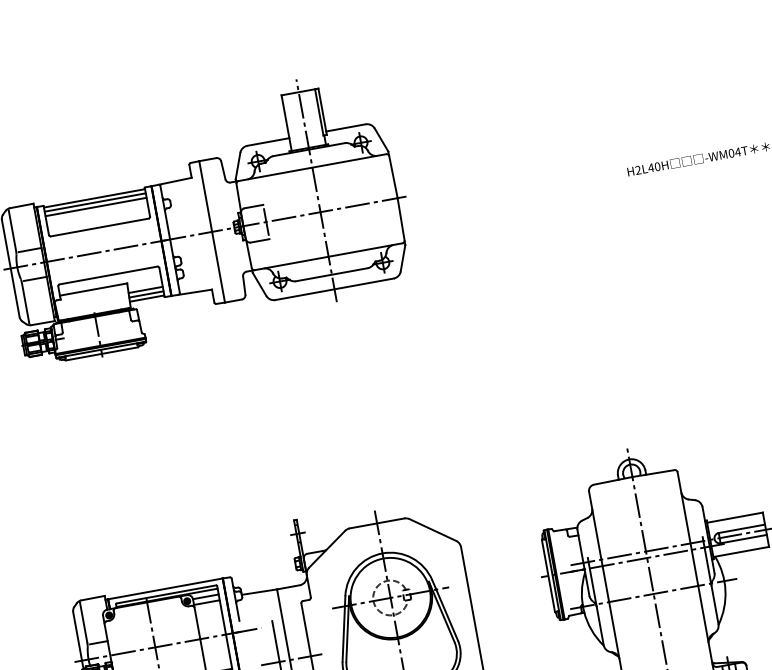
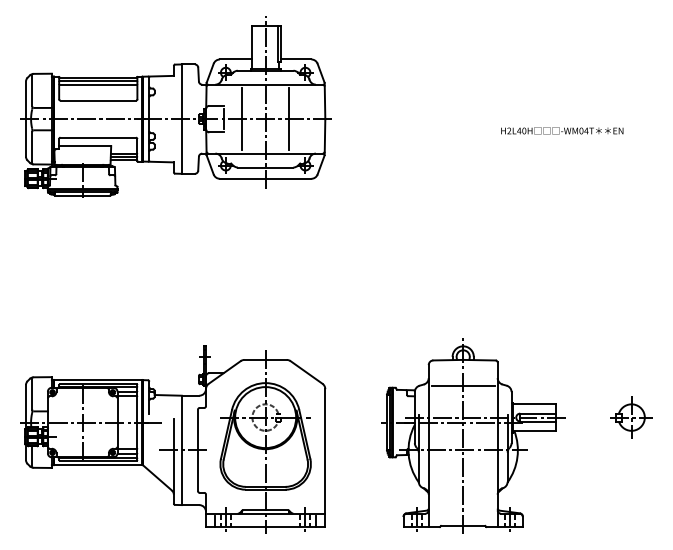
line: (349, 205) -> (288, 118), added
line: (290, 216) -> (242, 118), added
line: (637, 510) -> (462, 385), added

